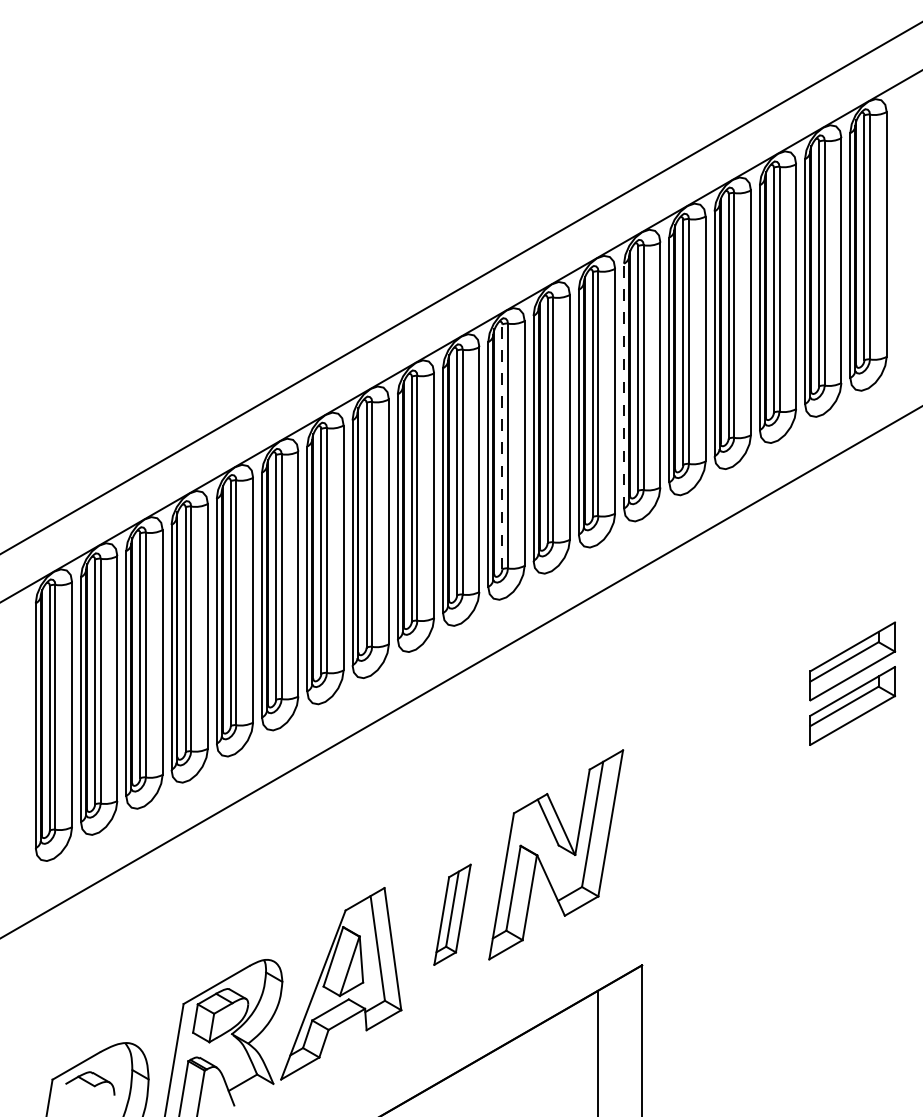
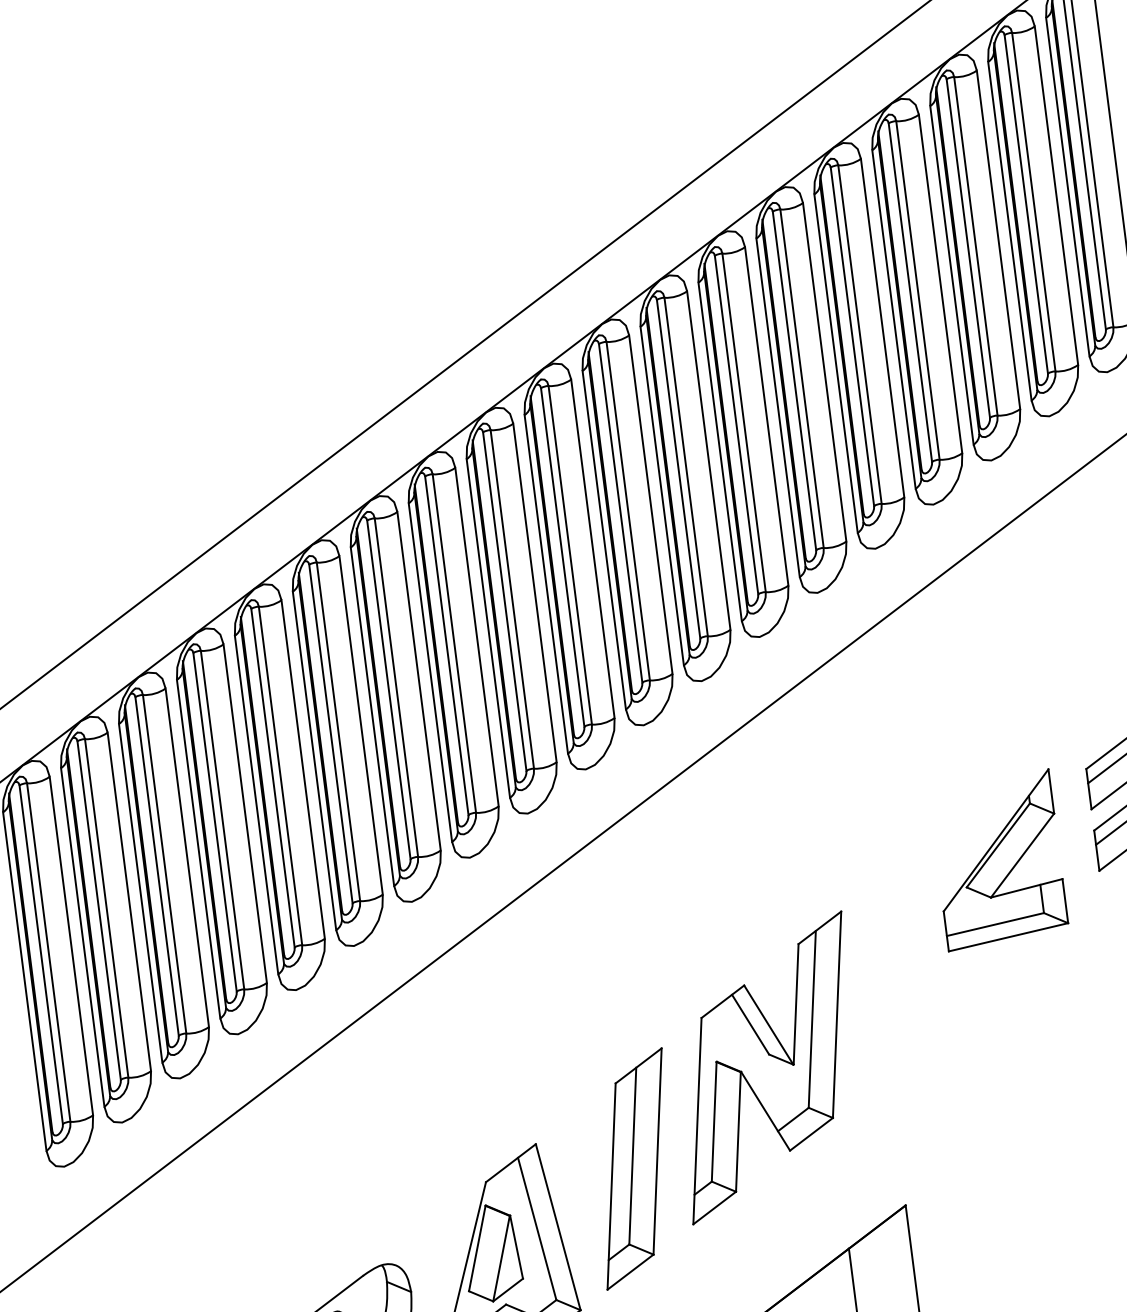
line: (624, 385) -> (778, 406), dashed -> solid
line: (502, 446) -> (620, 512), dashed -> solid
part: (739, 728) -> (998, 860), added
part: (452, 914) -> (634, 1168), size x1.67

